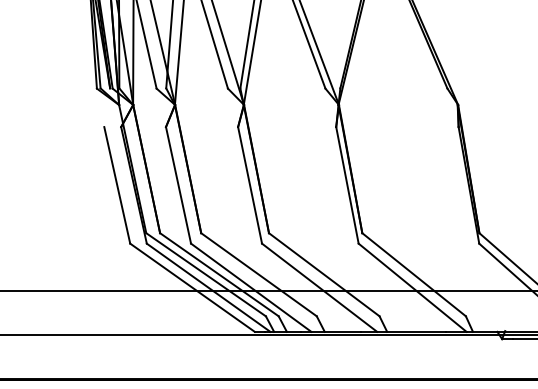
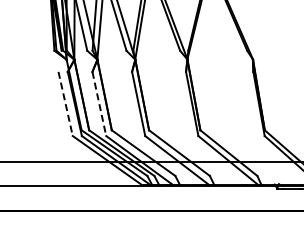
line: (117, 184) -> (65, 103), solid -> dashed
line: (178, 184) -> (99, 103), solid -> dashed

